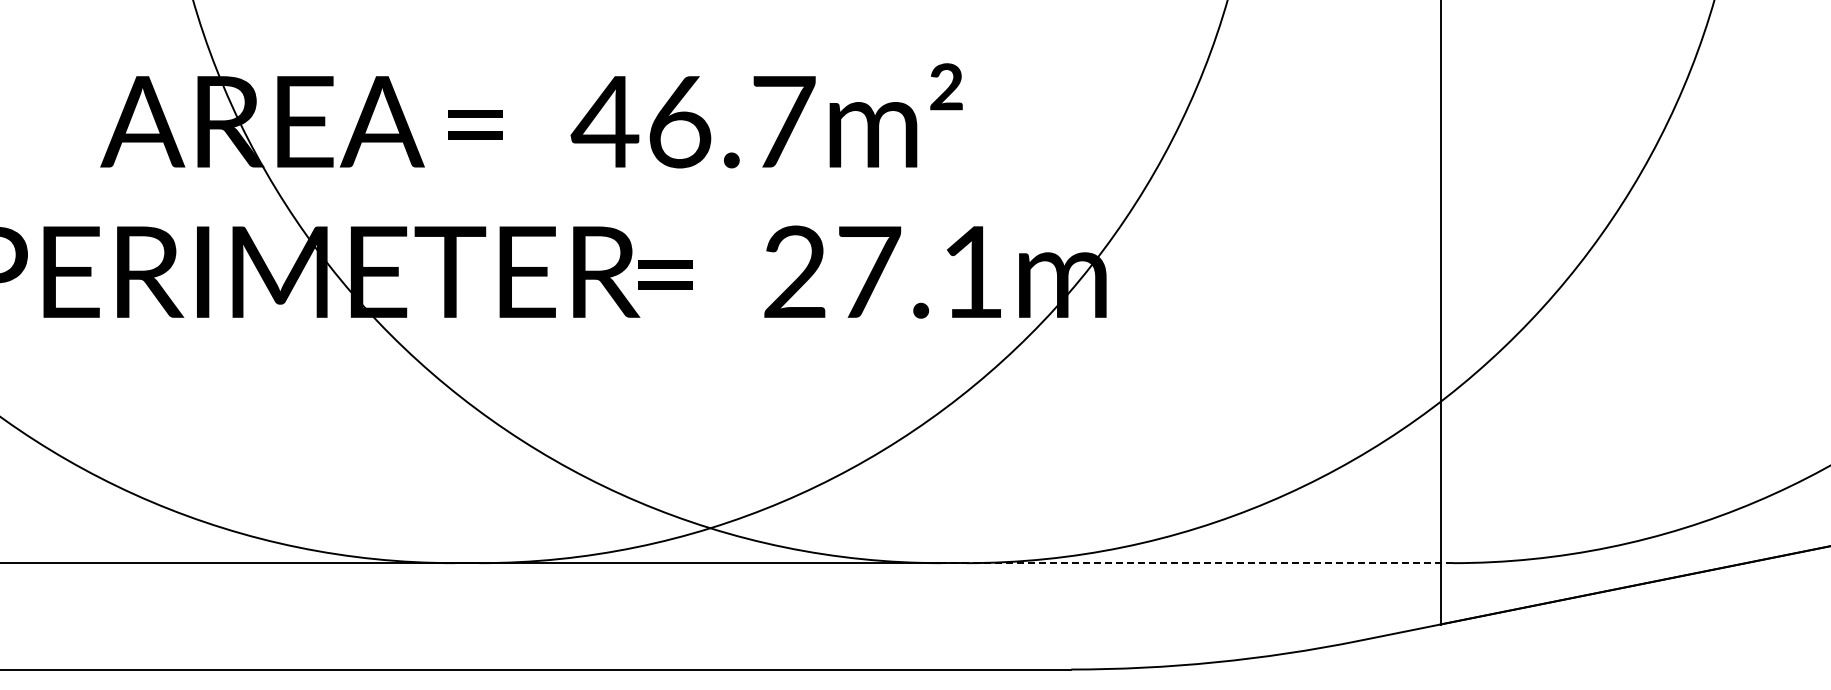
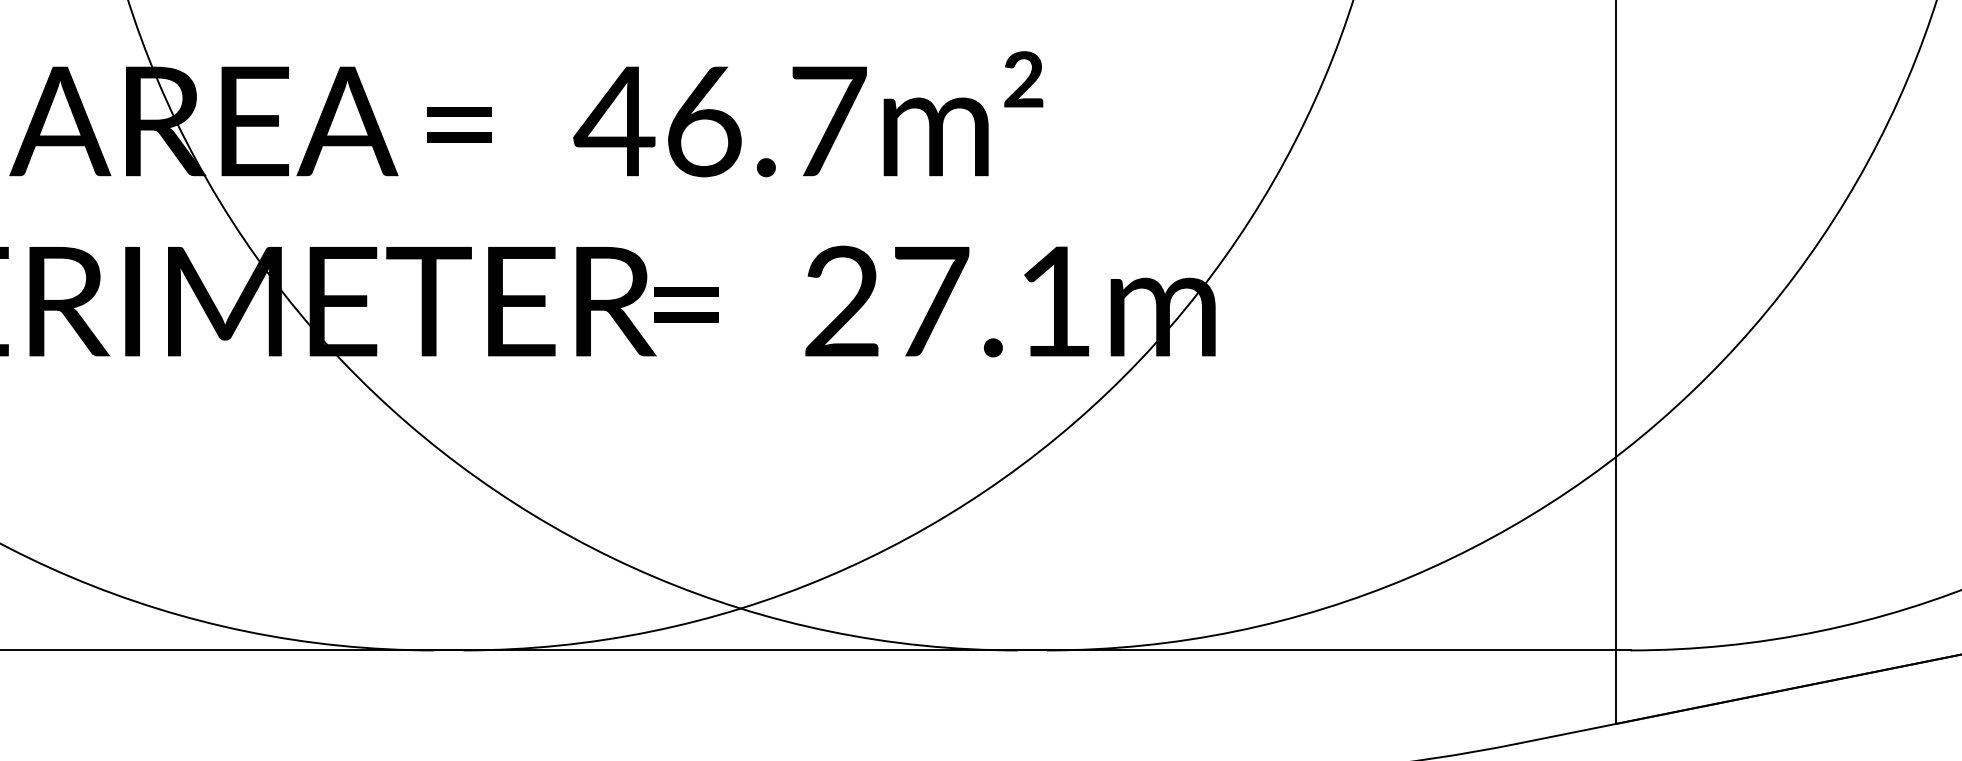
line: (1197, 563) -> (1324, 650), dashed -> solid

